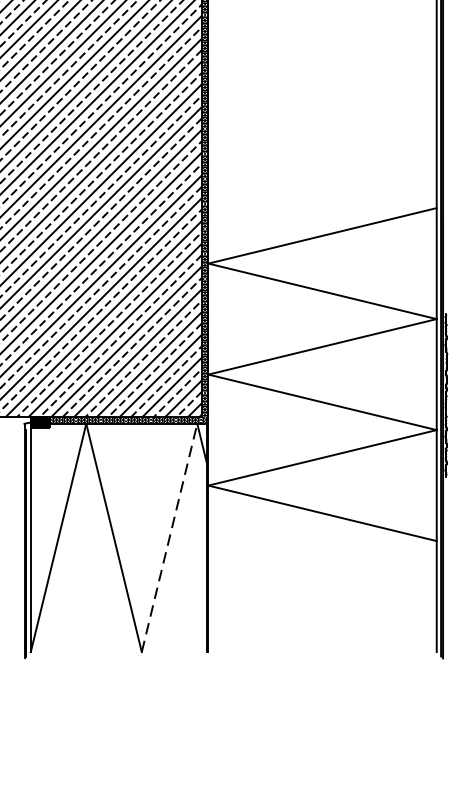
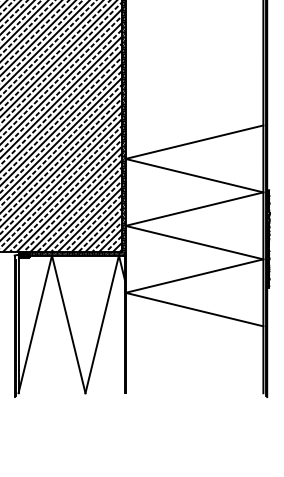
line: (170, 538) -> (102, 324), dashed -> solid

